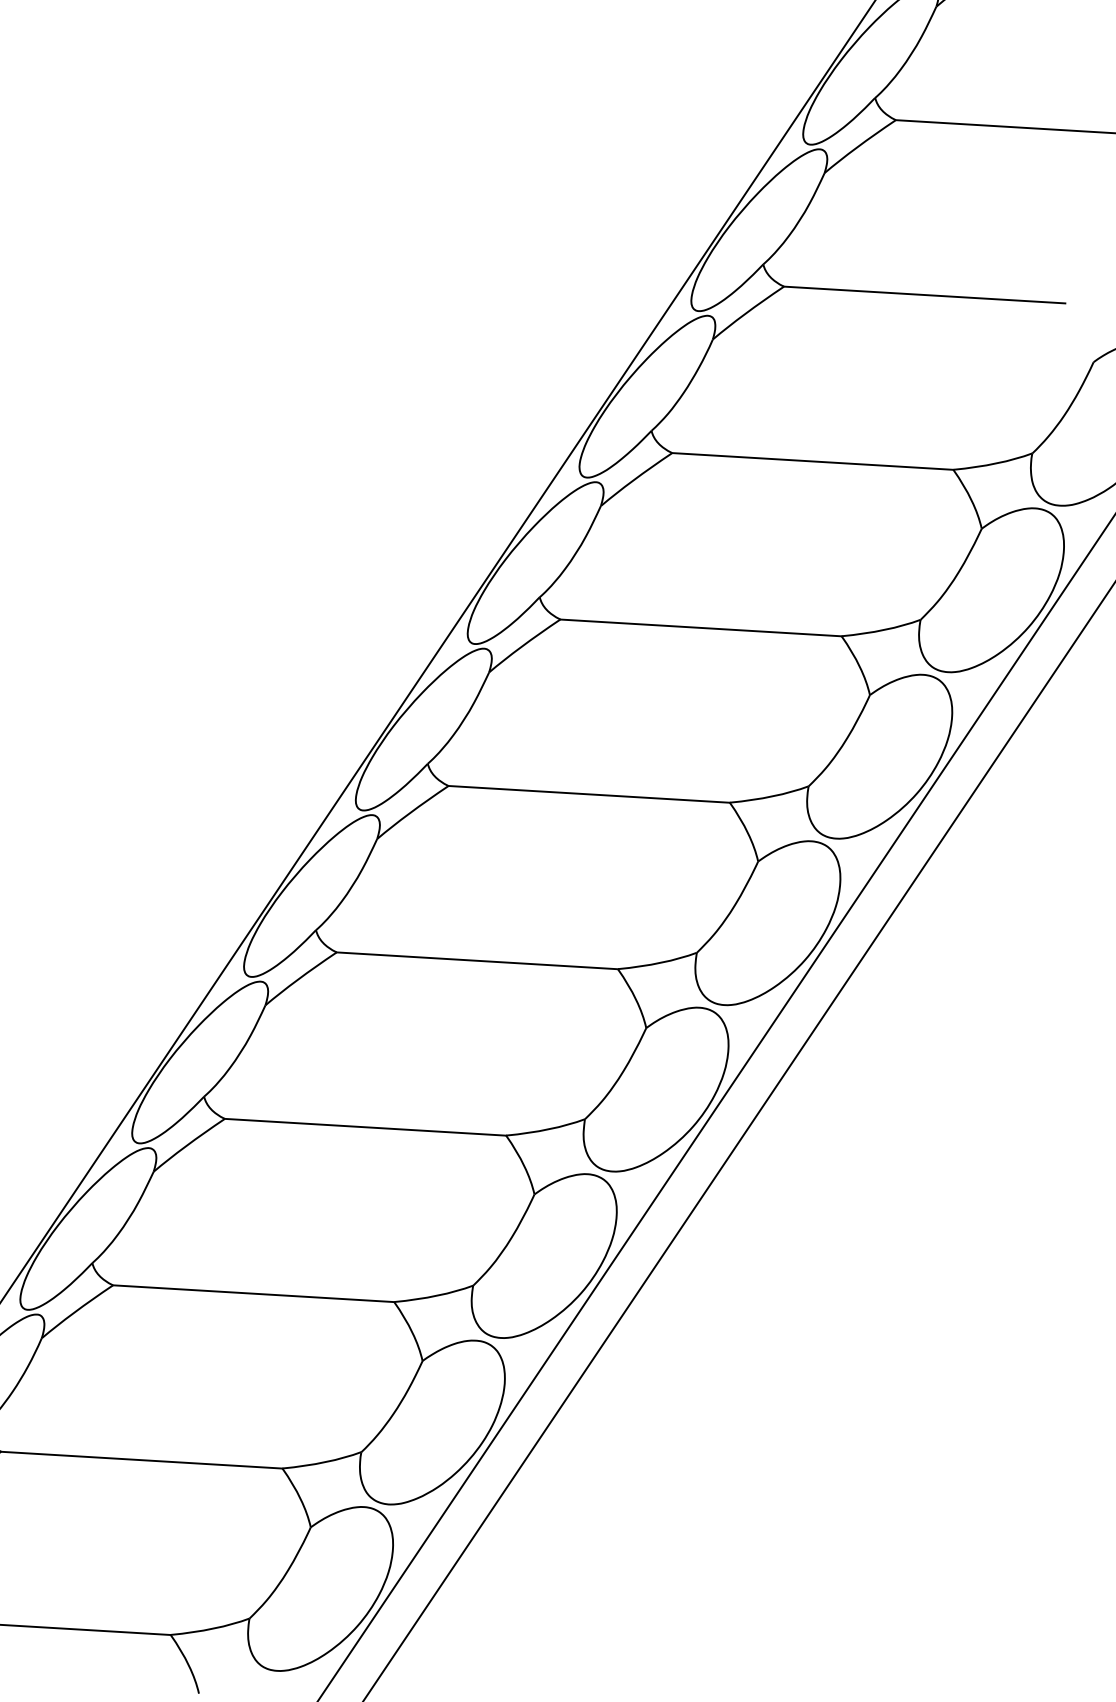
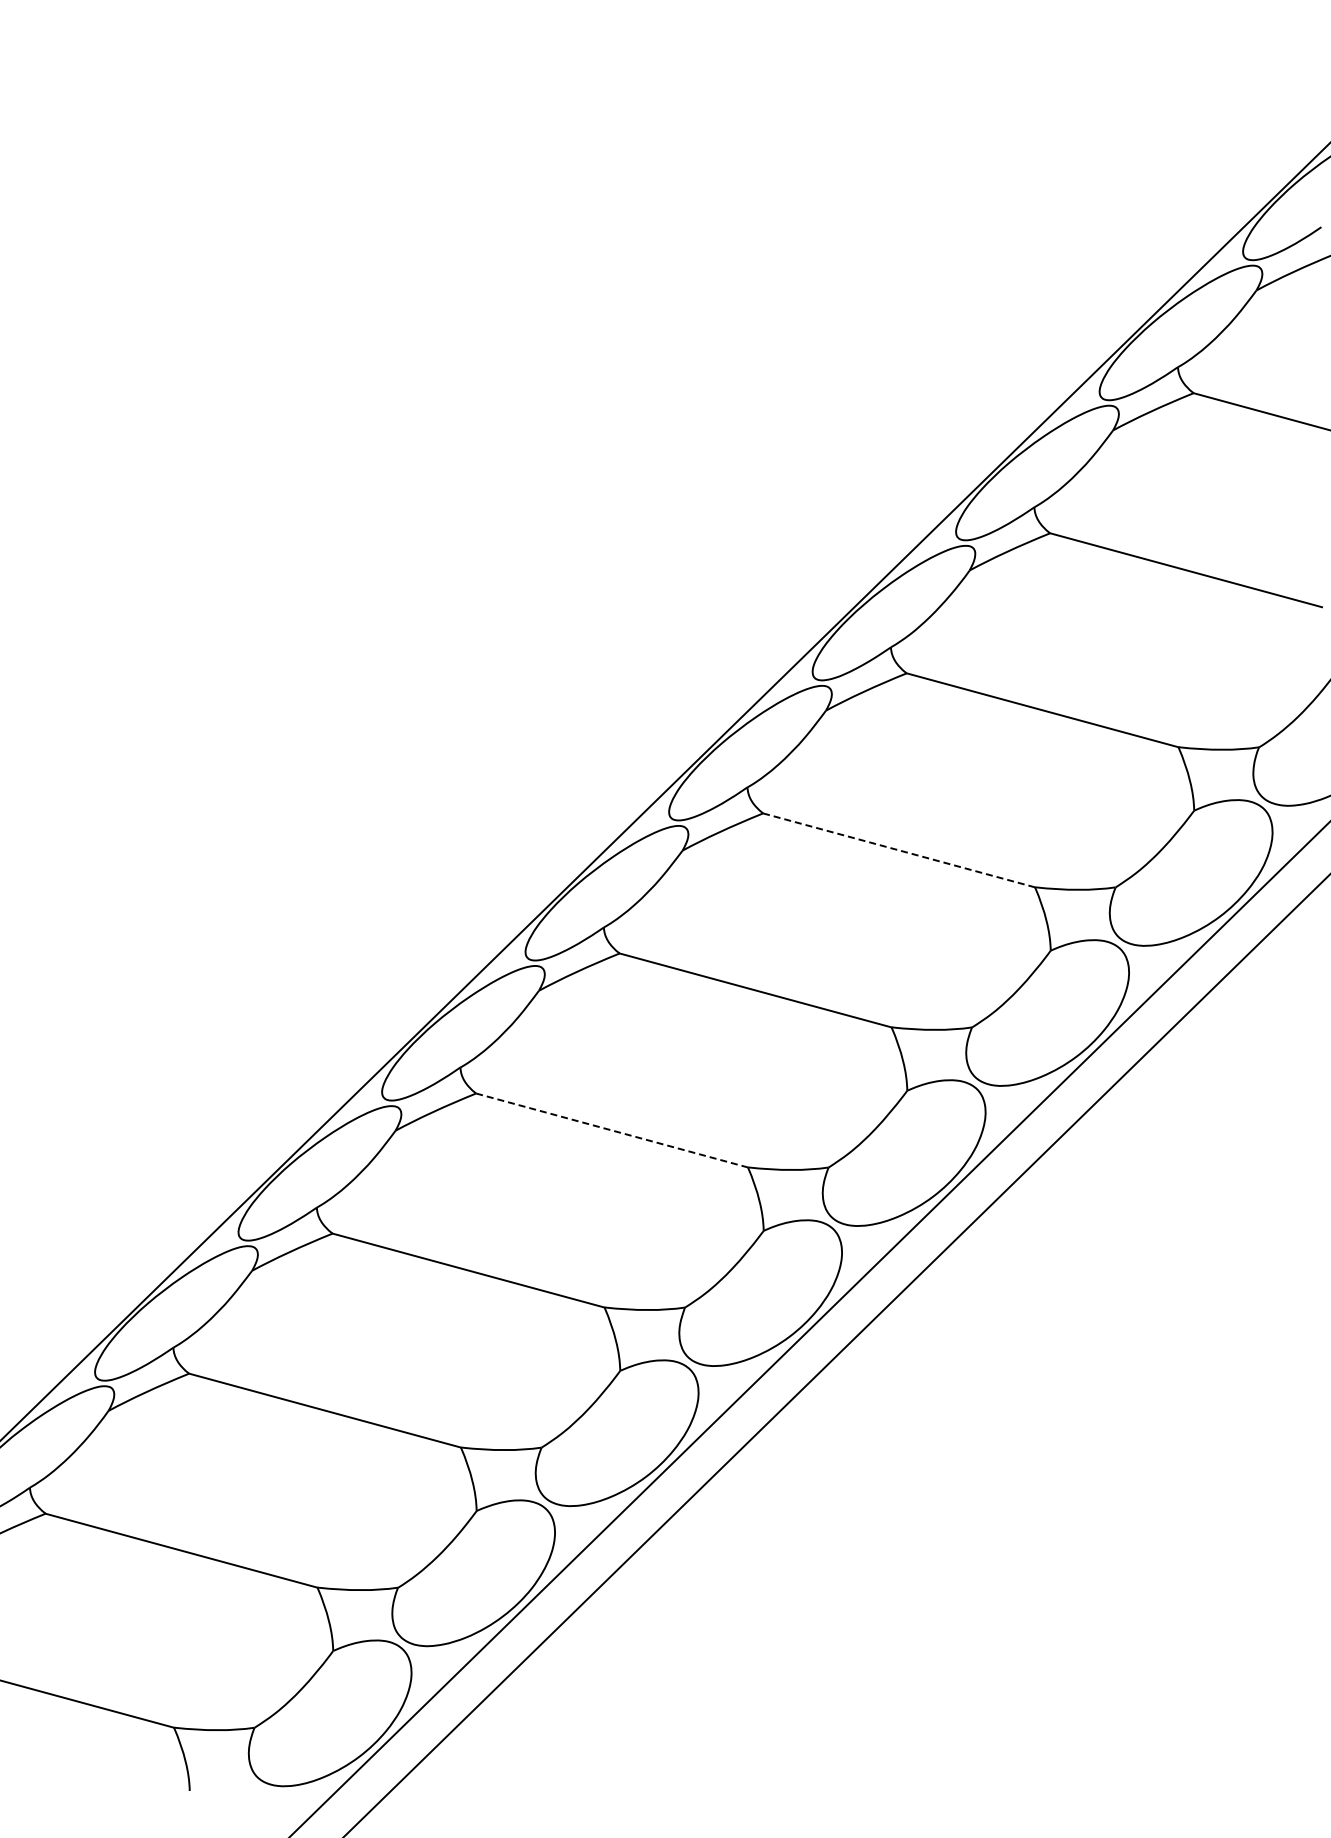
line: (701, 627) -> (899, 850), solid -> dashed
line: (477, 960) -> (612, 1130), solid -> dashed

